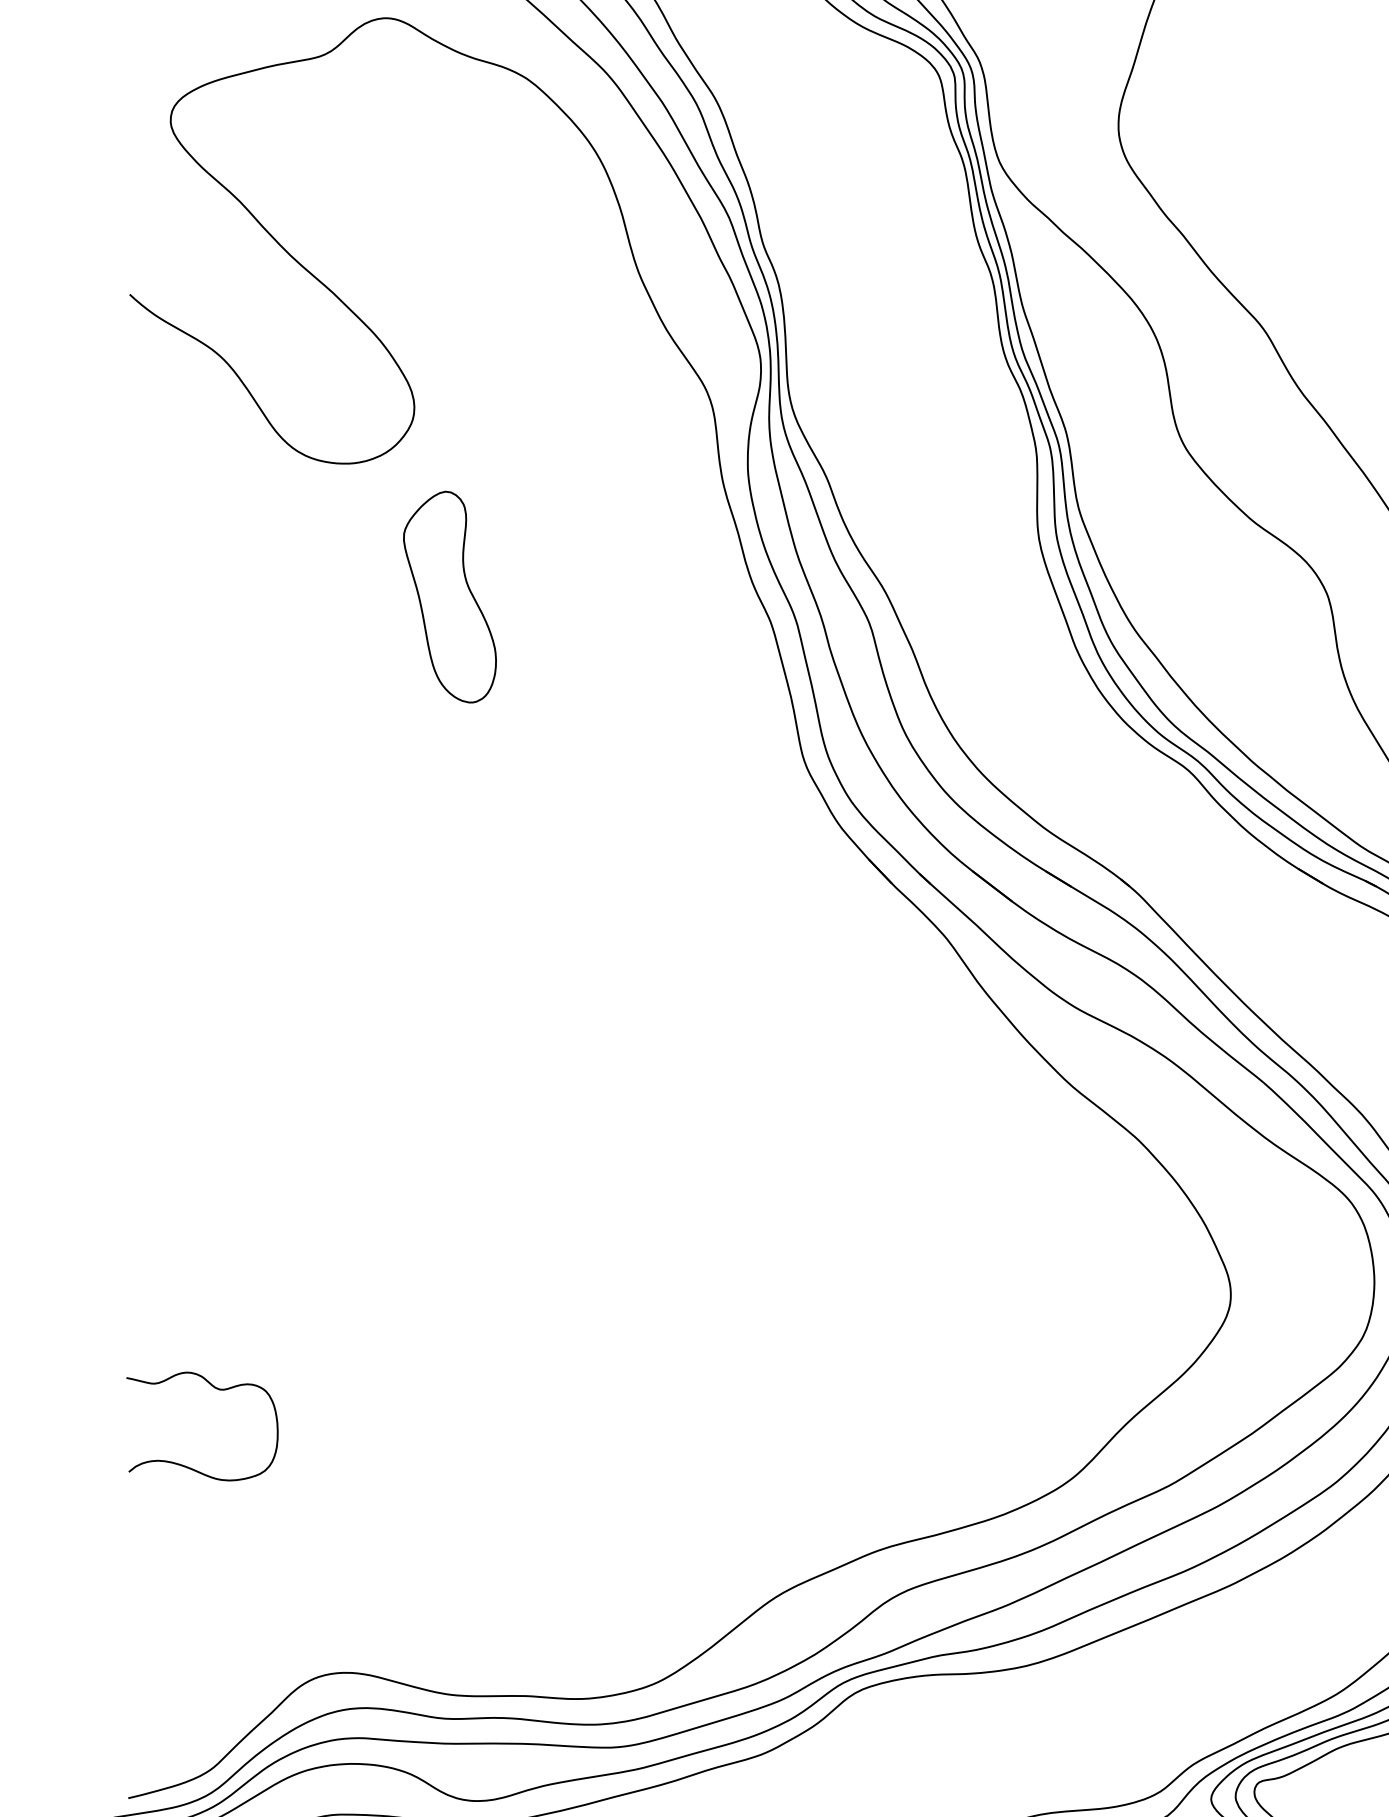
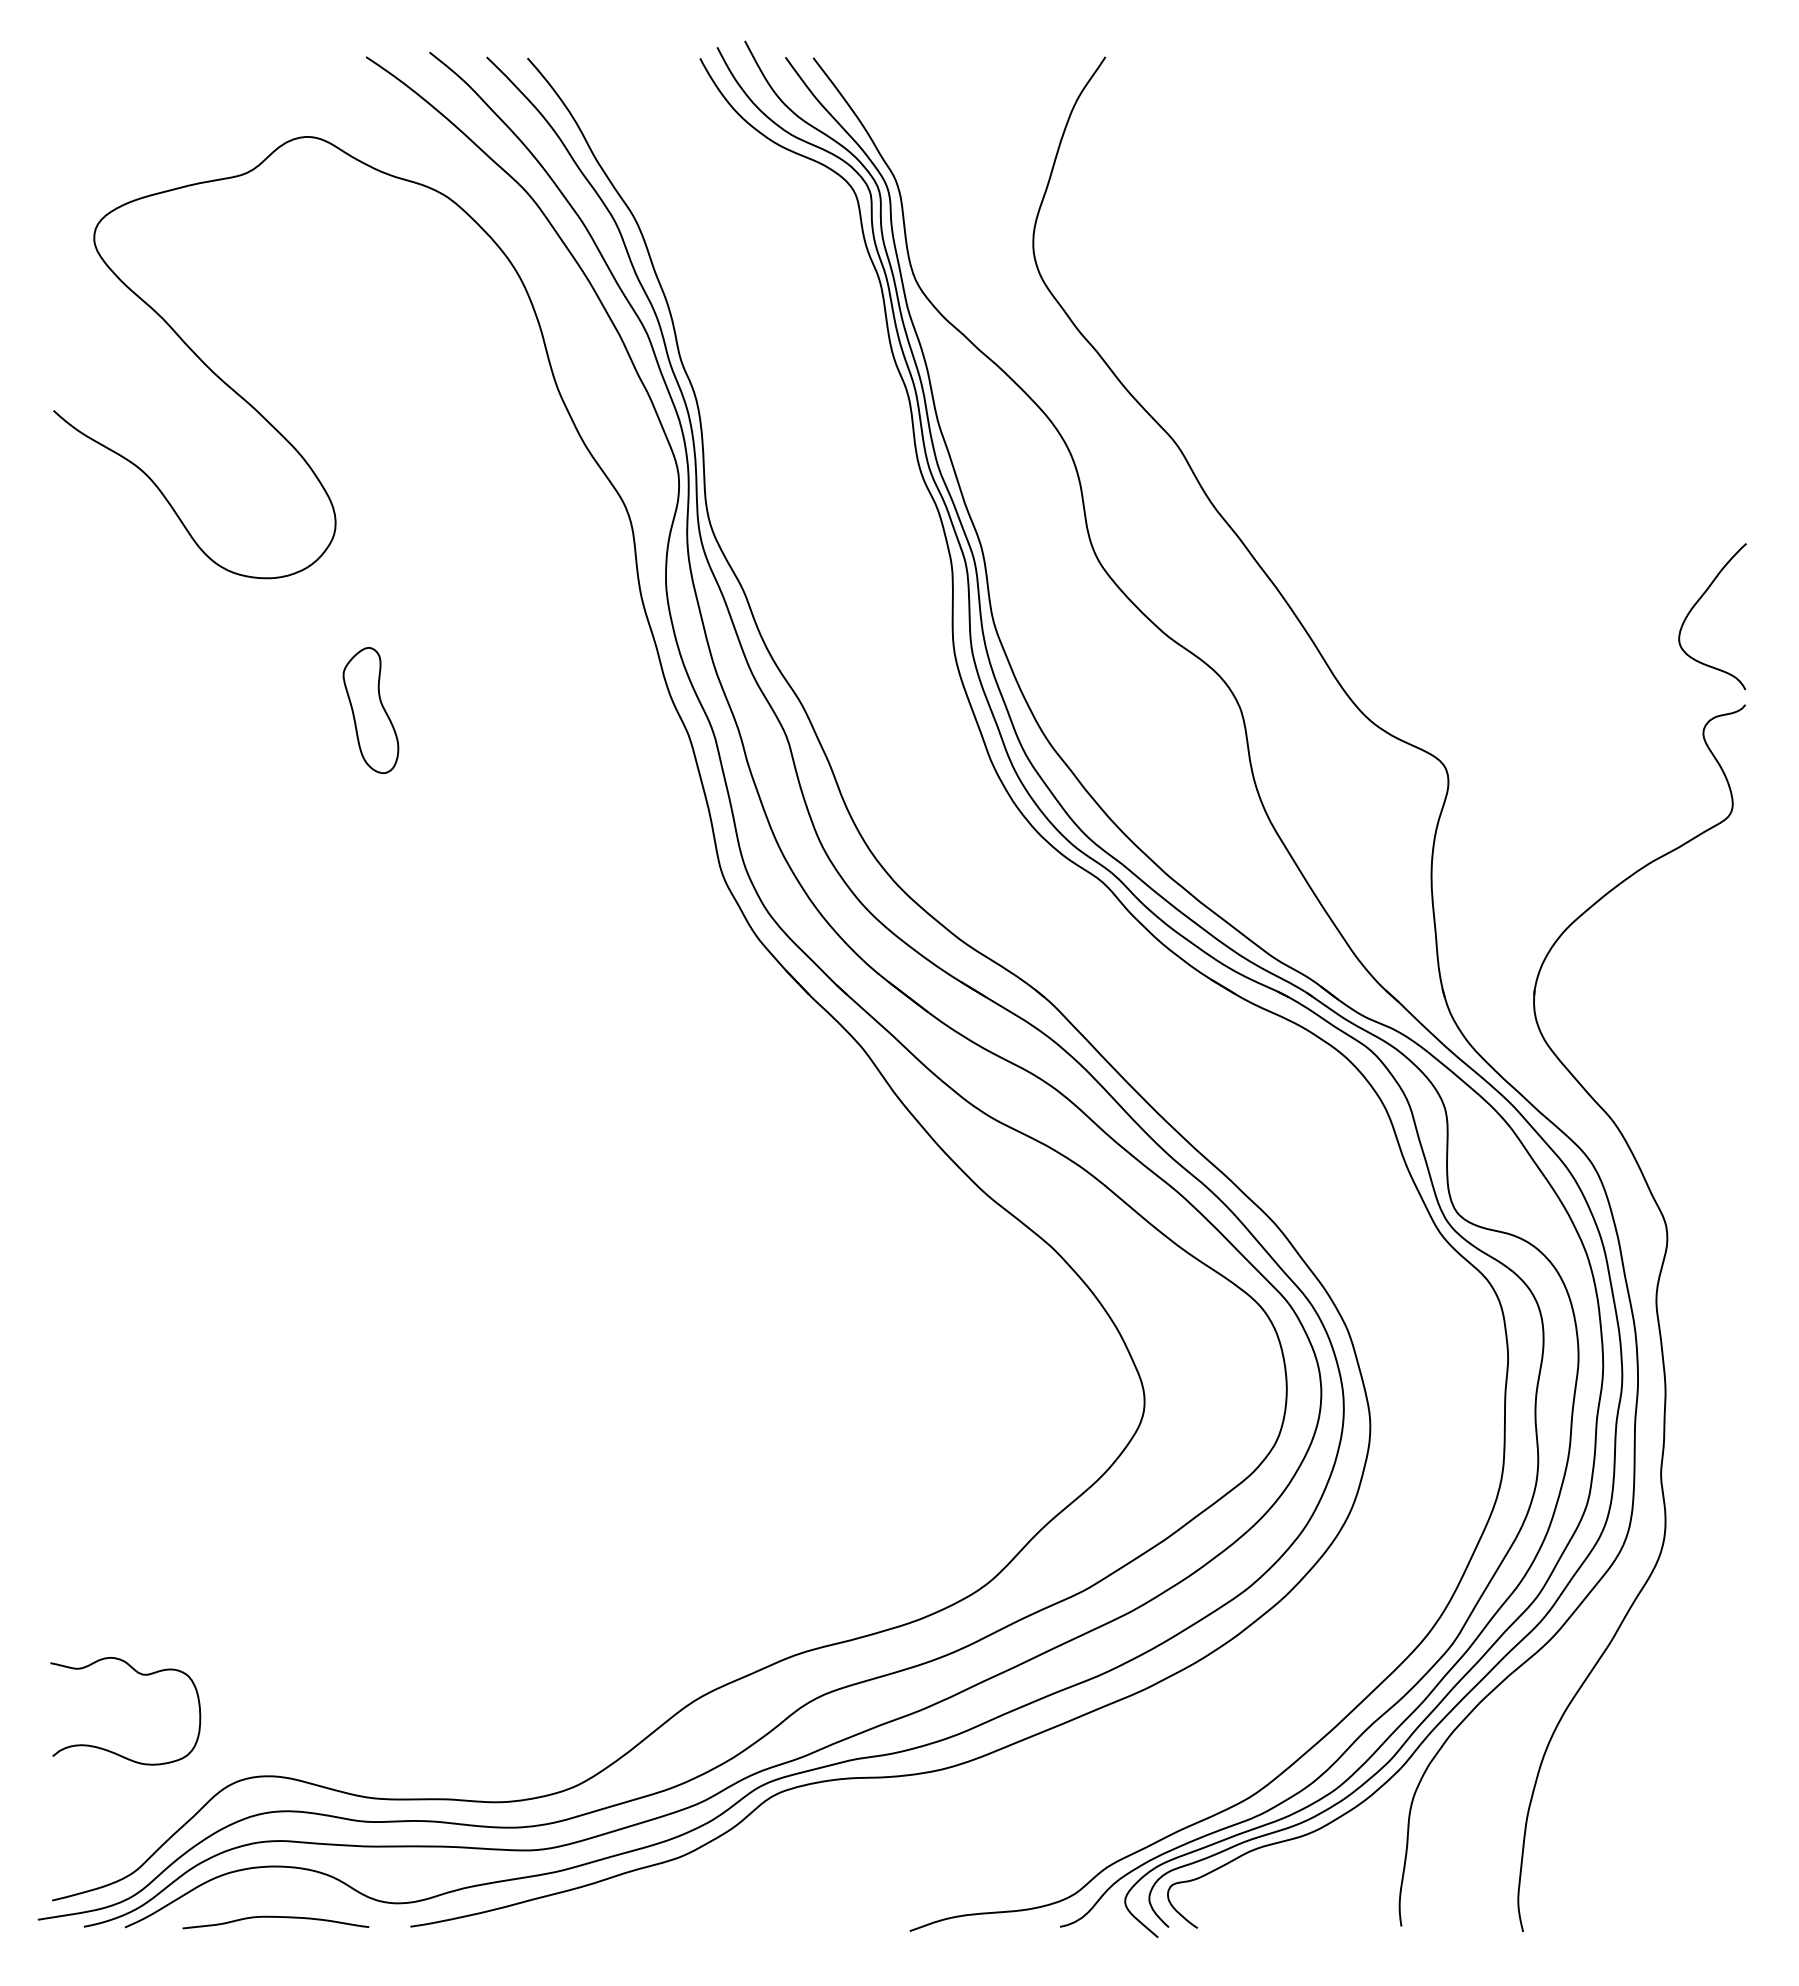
part: (449, 597) -> (370, 710), size x0.6
curve: (216, 1389) -> (139, 1674), moved

